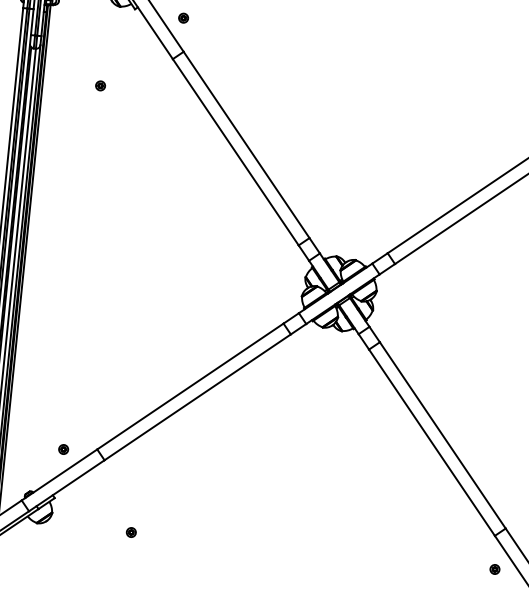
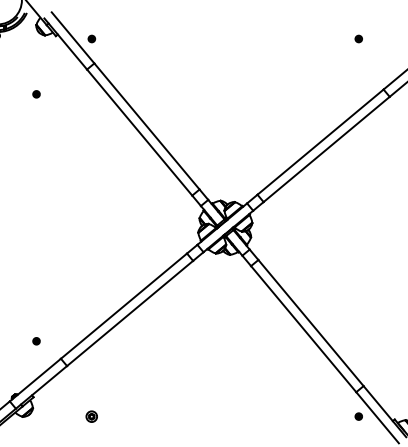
part: (63, 449) -> (36, 341), moved
part: (130, 532) -> (91, 416), size x1.6

